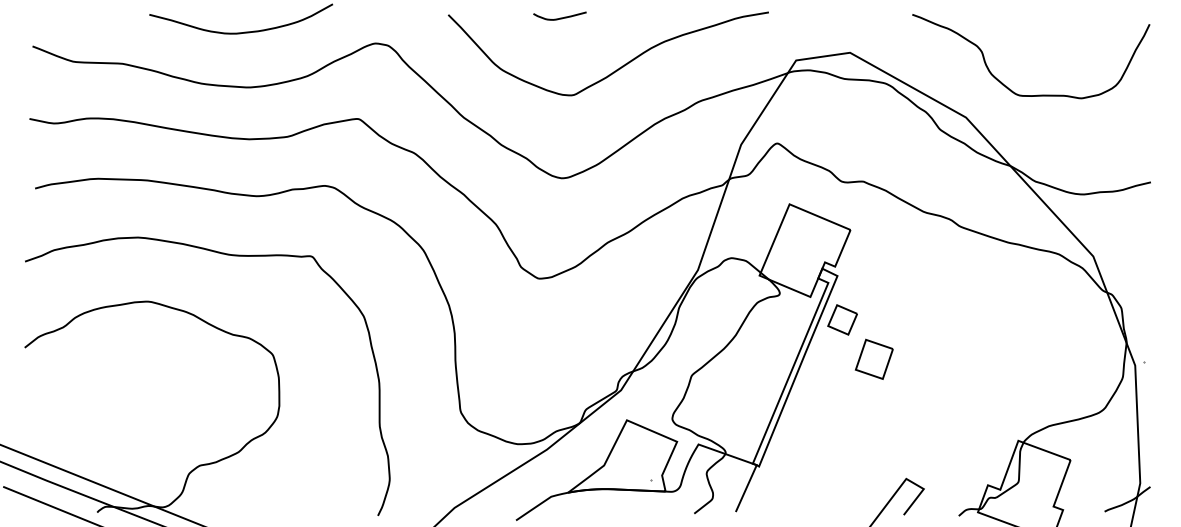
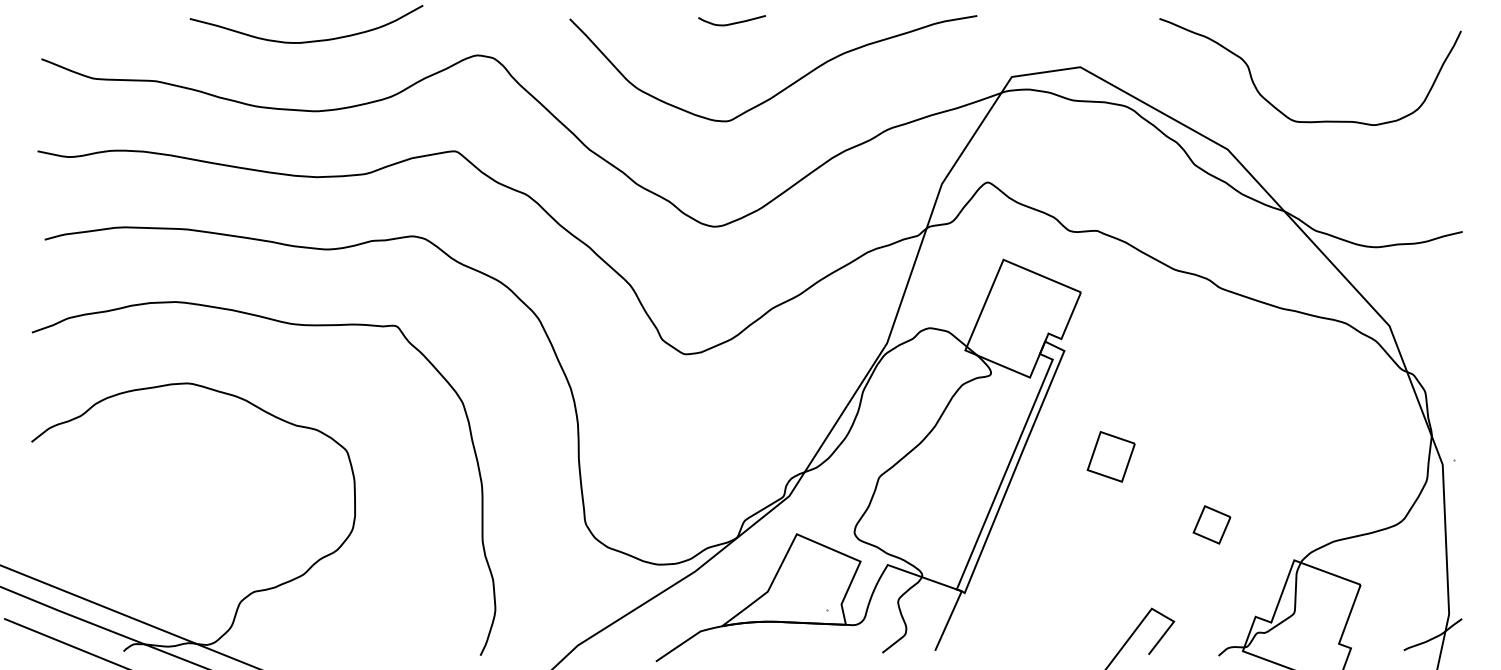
curve: (560, 17) -> (732, 22), moved
part: (842, 319) -> (1211, 524), moved

